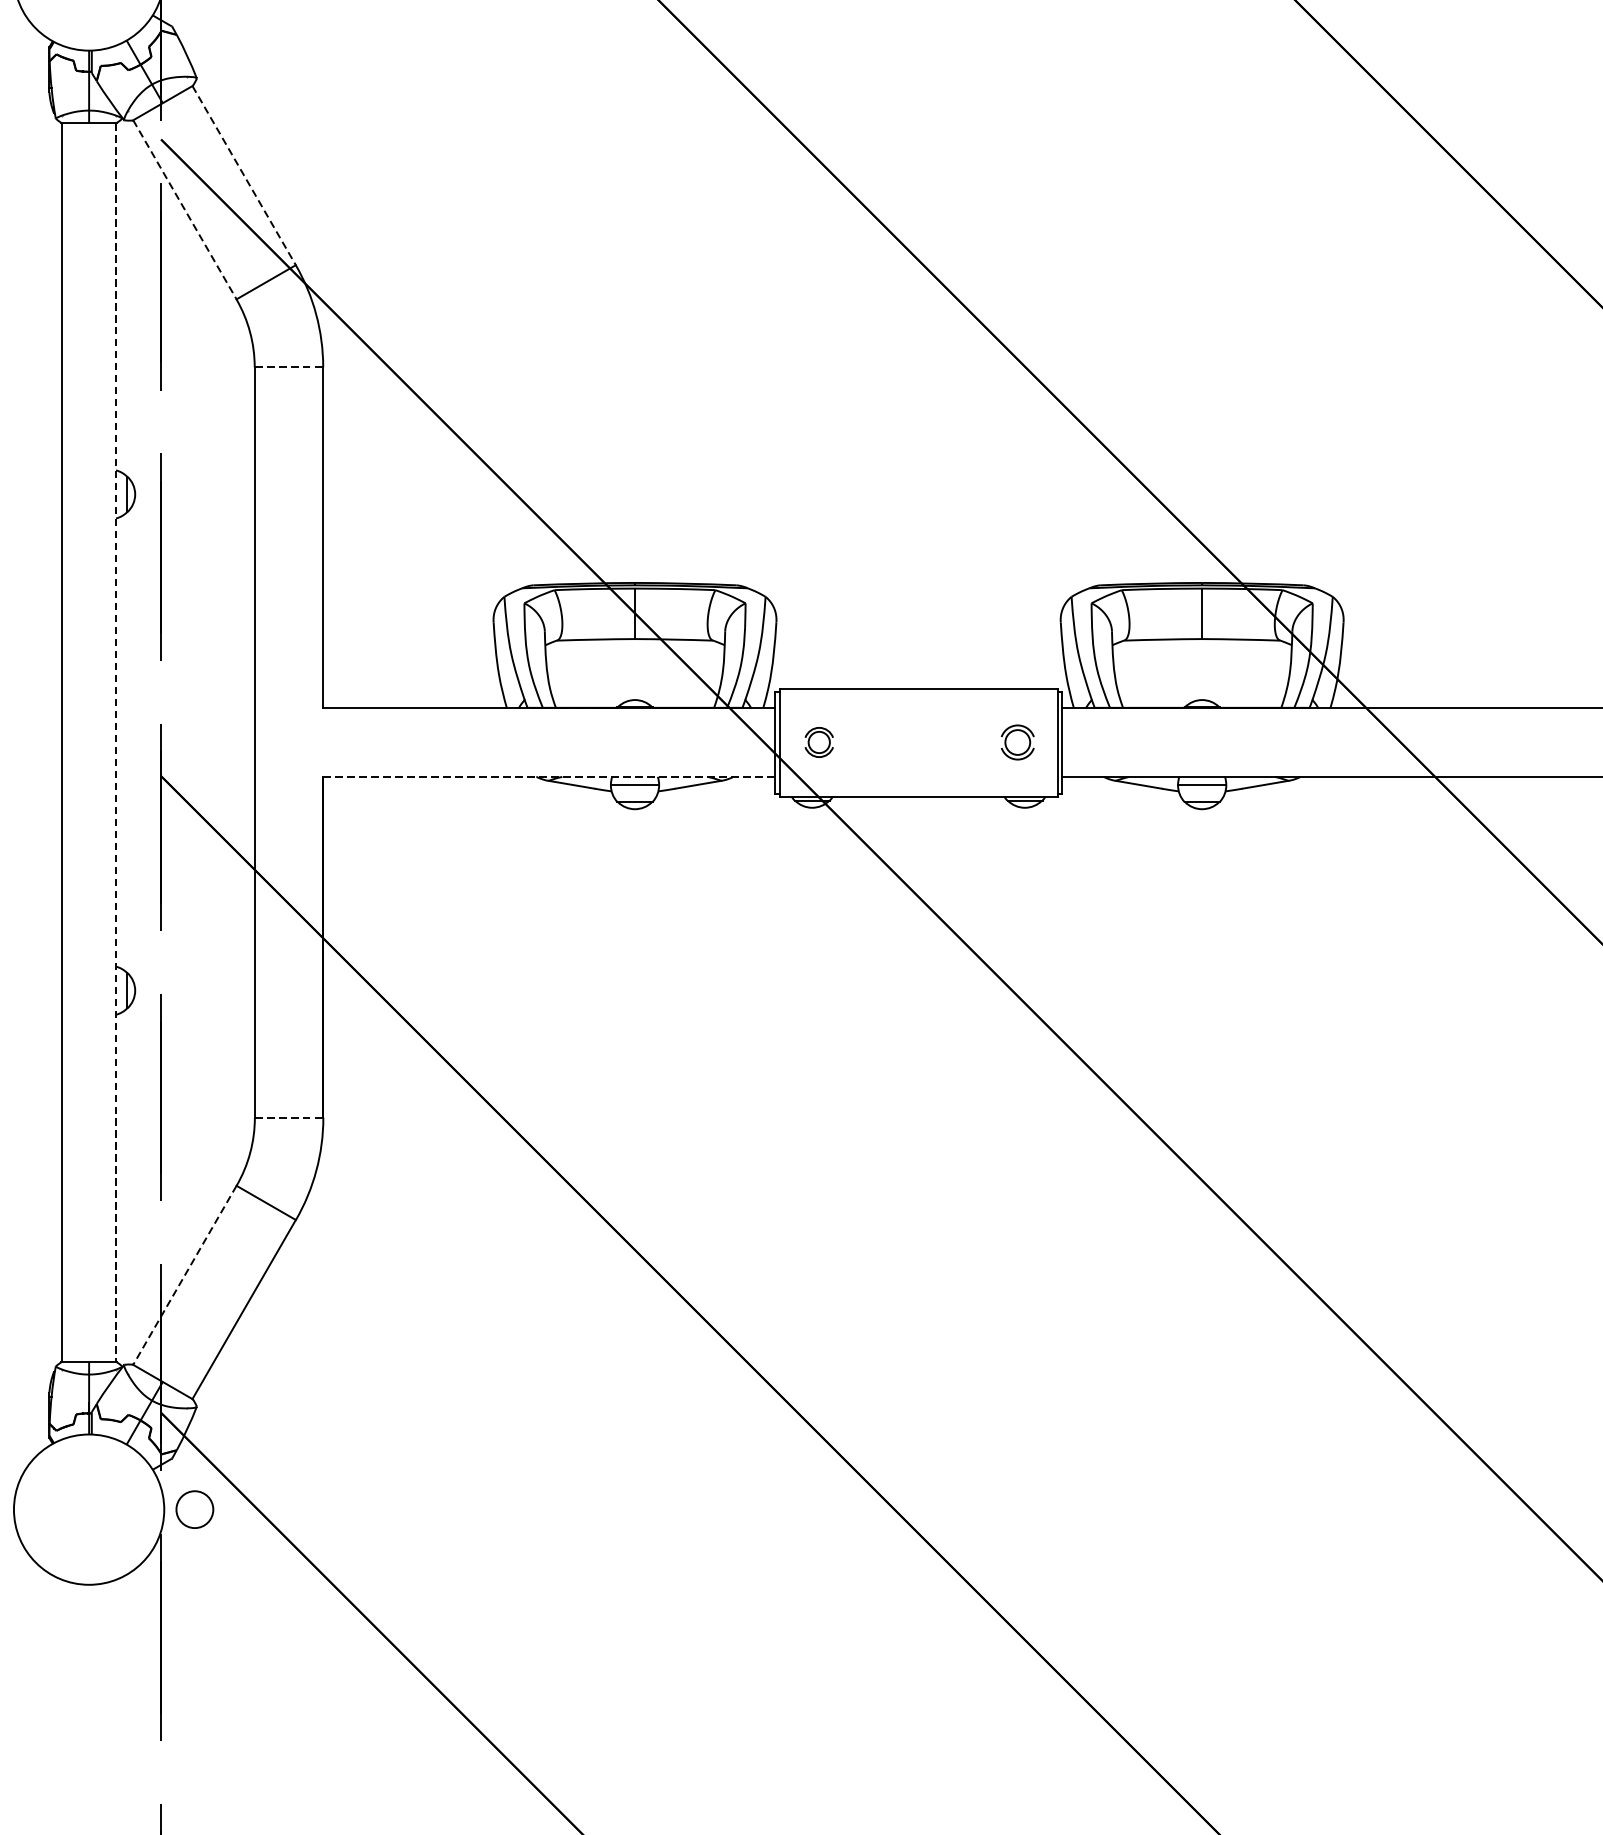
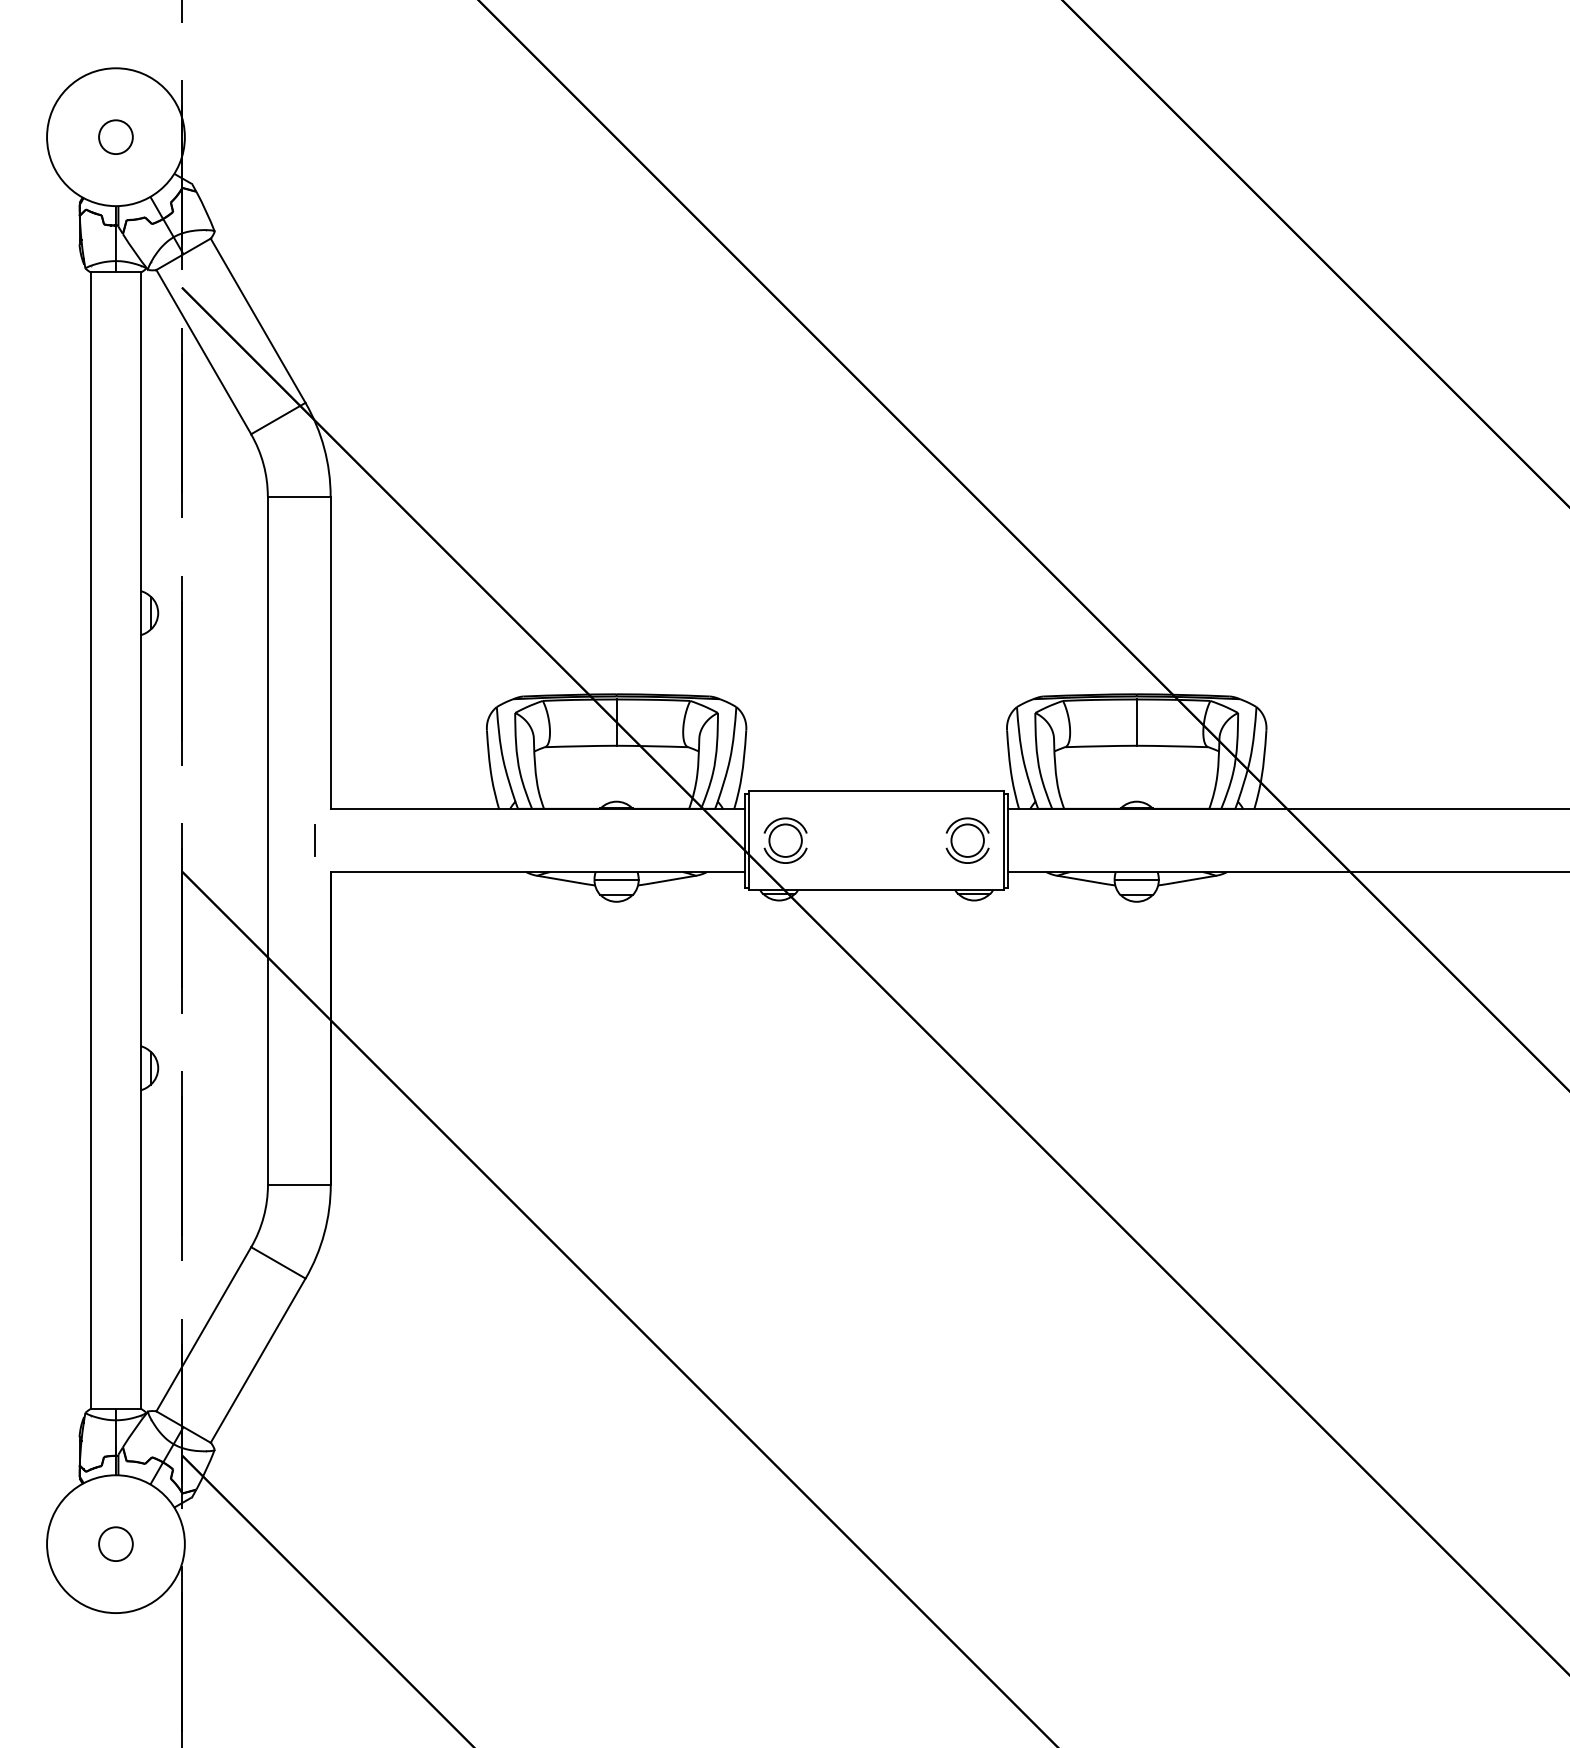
line: (244, 175) -> (258, 320), dashed -> solid
line: (184, 210) -> (203, 352), dashed -> solid
line: (289, 367) -> (299, 496), dashed -> solid
line: (305, 742) -> (314, 840), added
part: (819, 742) -> (785, 840), size x1.67
part: (1017, 742) -> (967, 840), size x1.43
line: (115, 743) -> (140, 841), dashed -> solid
line: (549, 777) -> (538, 872), dashed -> solid
line: (289, 1117) -> (299, 1184), dashed -> solid
line: (184, 1275) -> (203, 1329), dashed -> solid
circle: (194, 1508) -> (115, 1543), moved

